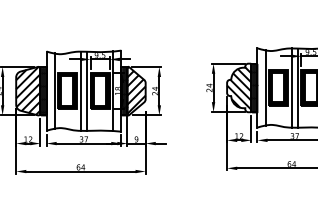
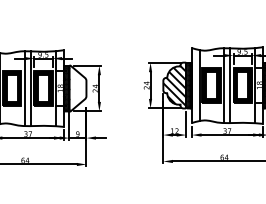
hatch: (136, 89) -> (77, 87), removed

